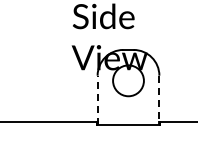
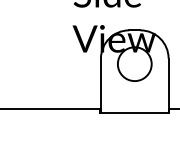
line: (97, 100) -> (100, 85), dashed -> solid
line: (159, 100) -> (168, 85), dashed -> solid

